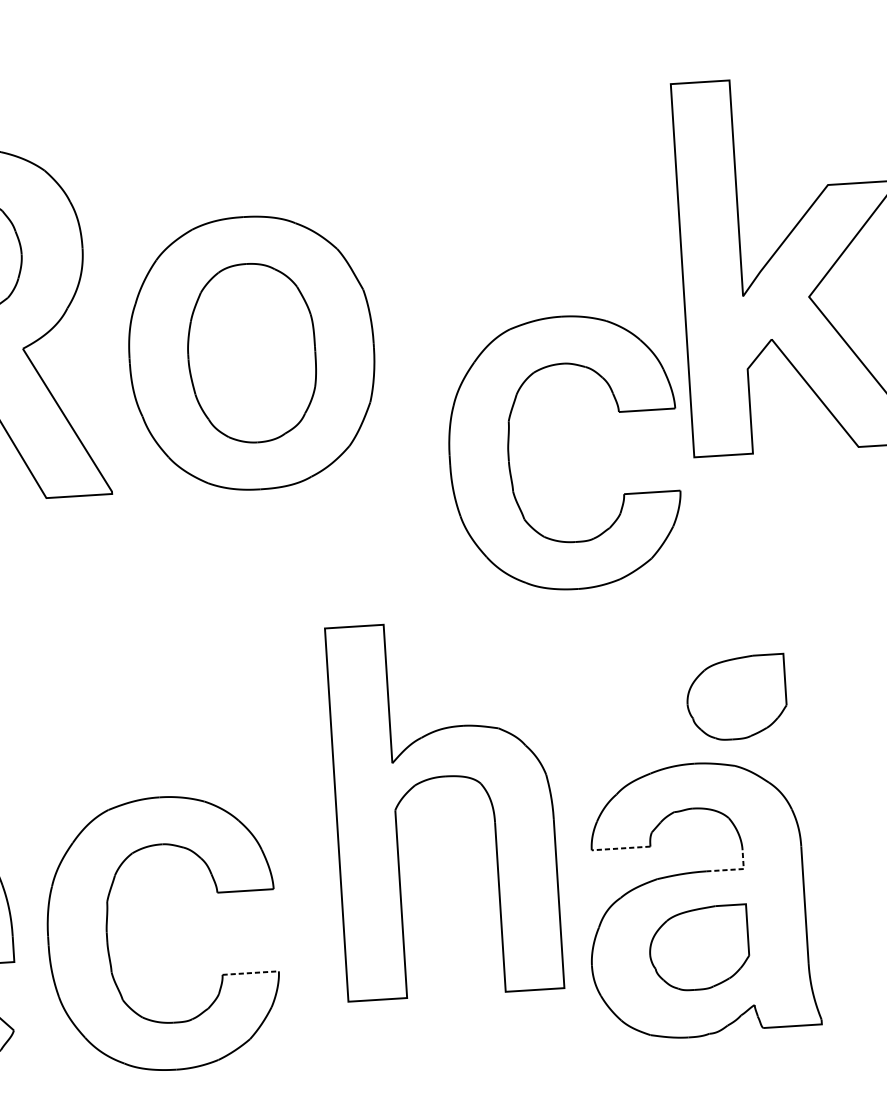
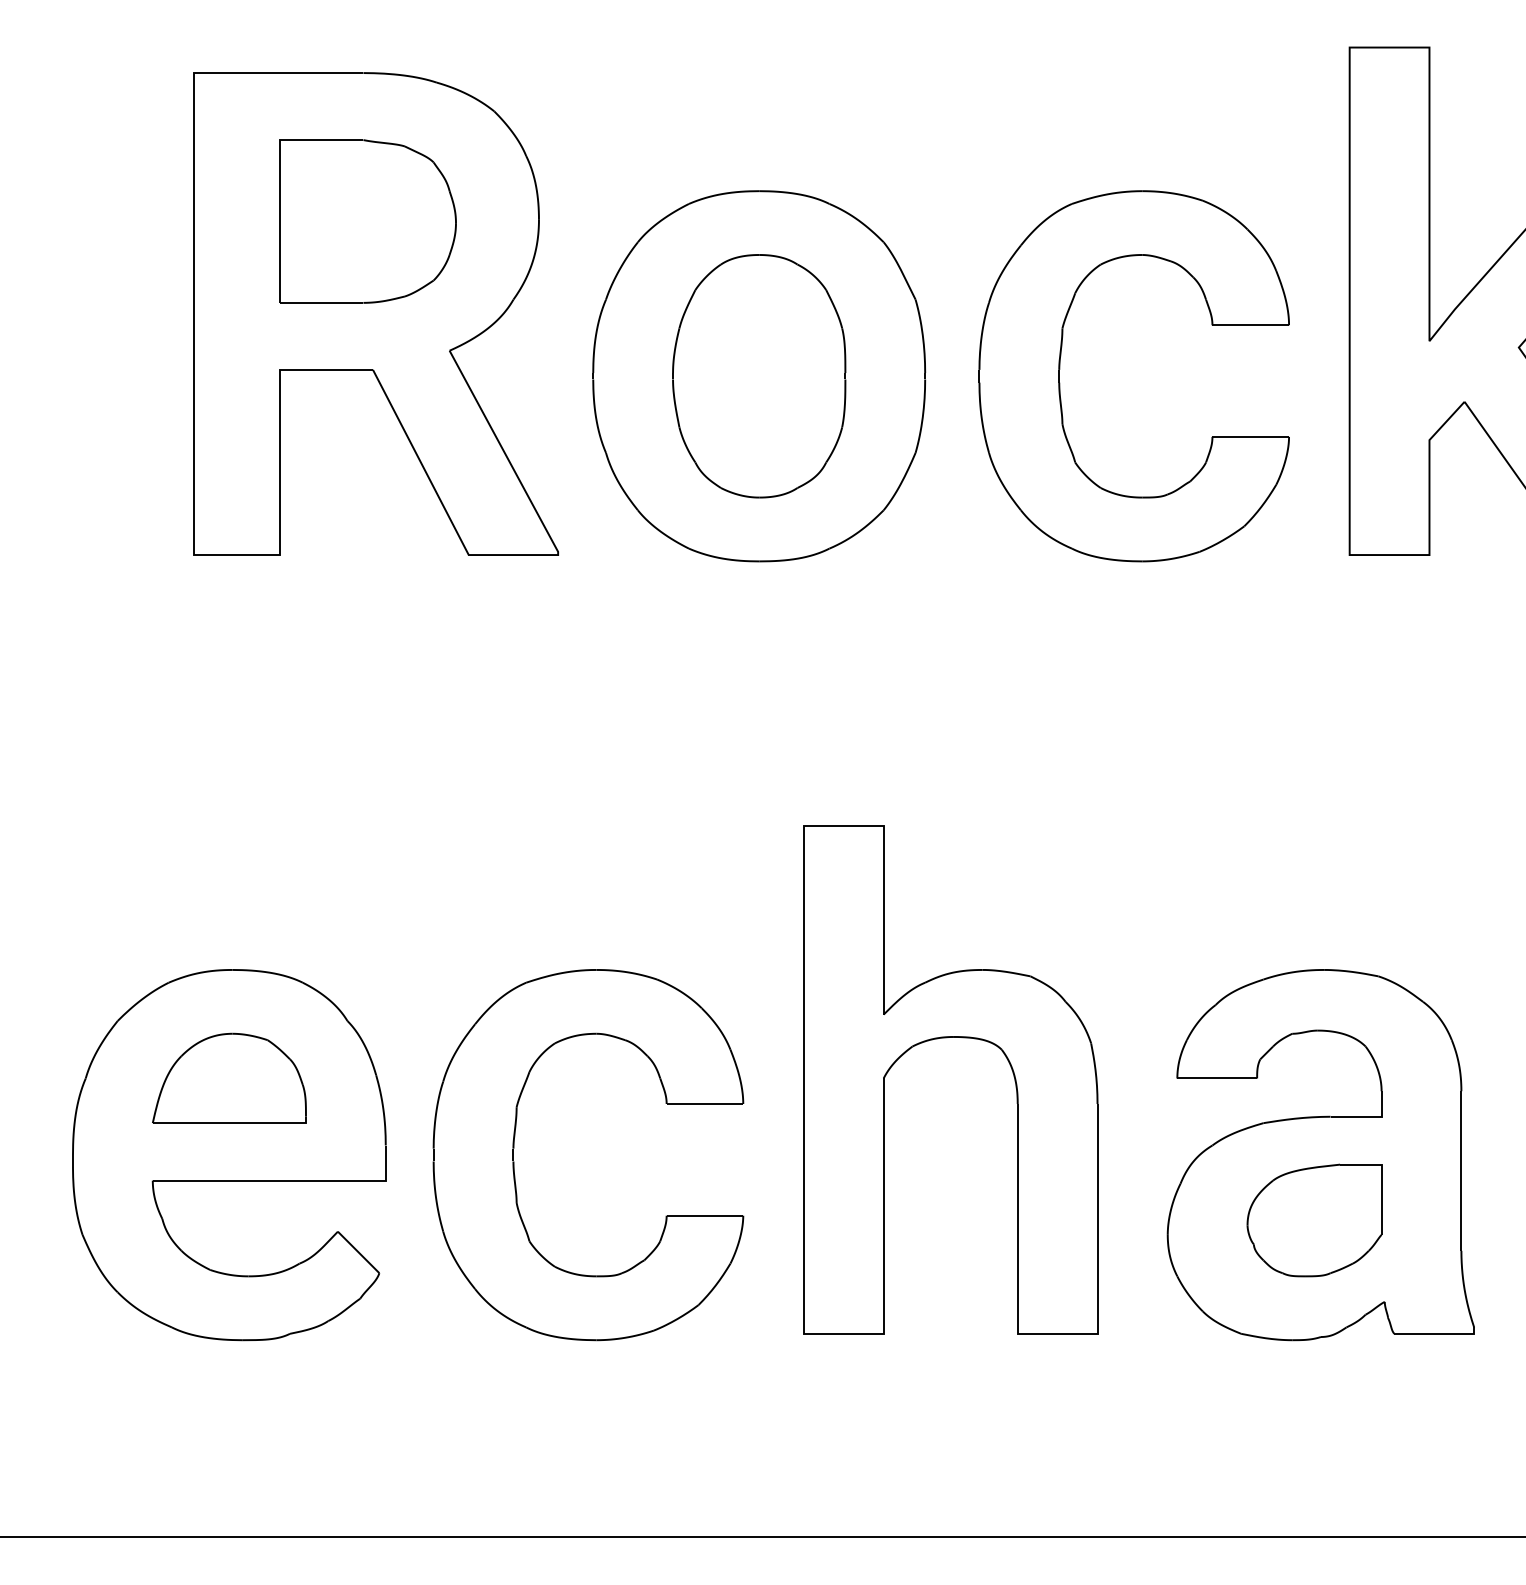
part: (509, 451) -> (1060, 369), moved
part: (736, 697) -> (1386, 884), removed
part: (440, 777) -> (947, 1038), moved
line: (621, 848) -> (1217, 1078), dashed -> solid
line: (734, 869) -> (1369, 1116), dashed -> solid
line: (251, 972) -> (705, 1215), dashed -> solid

